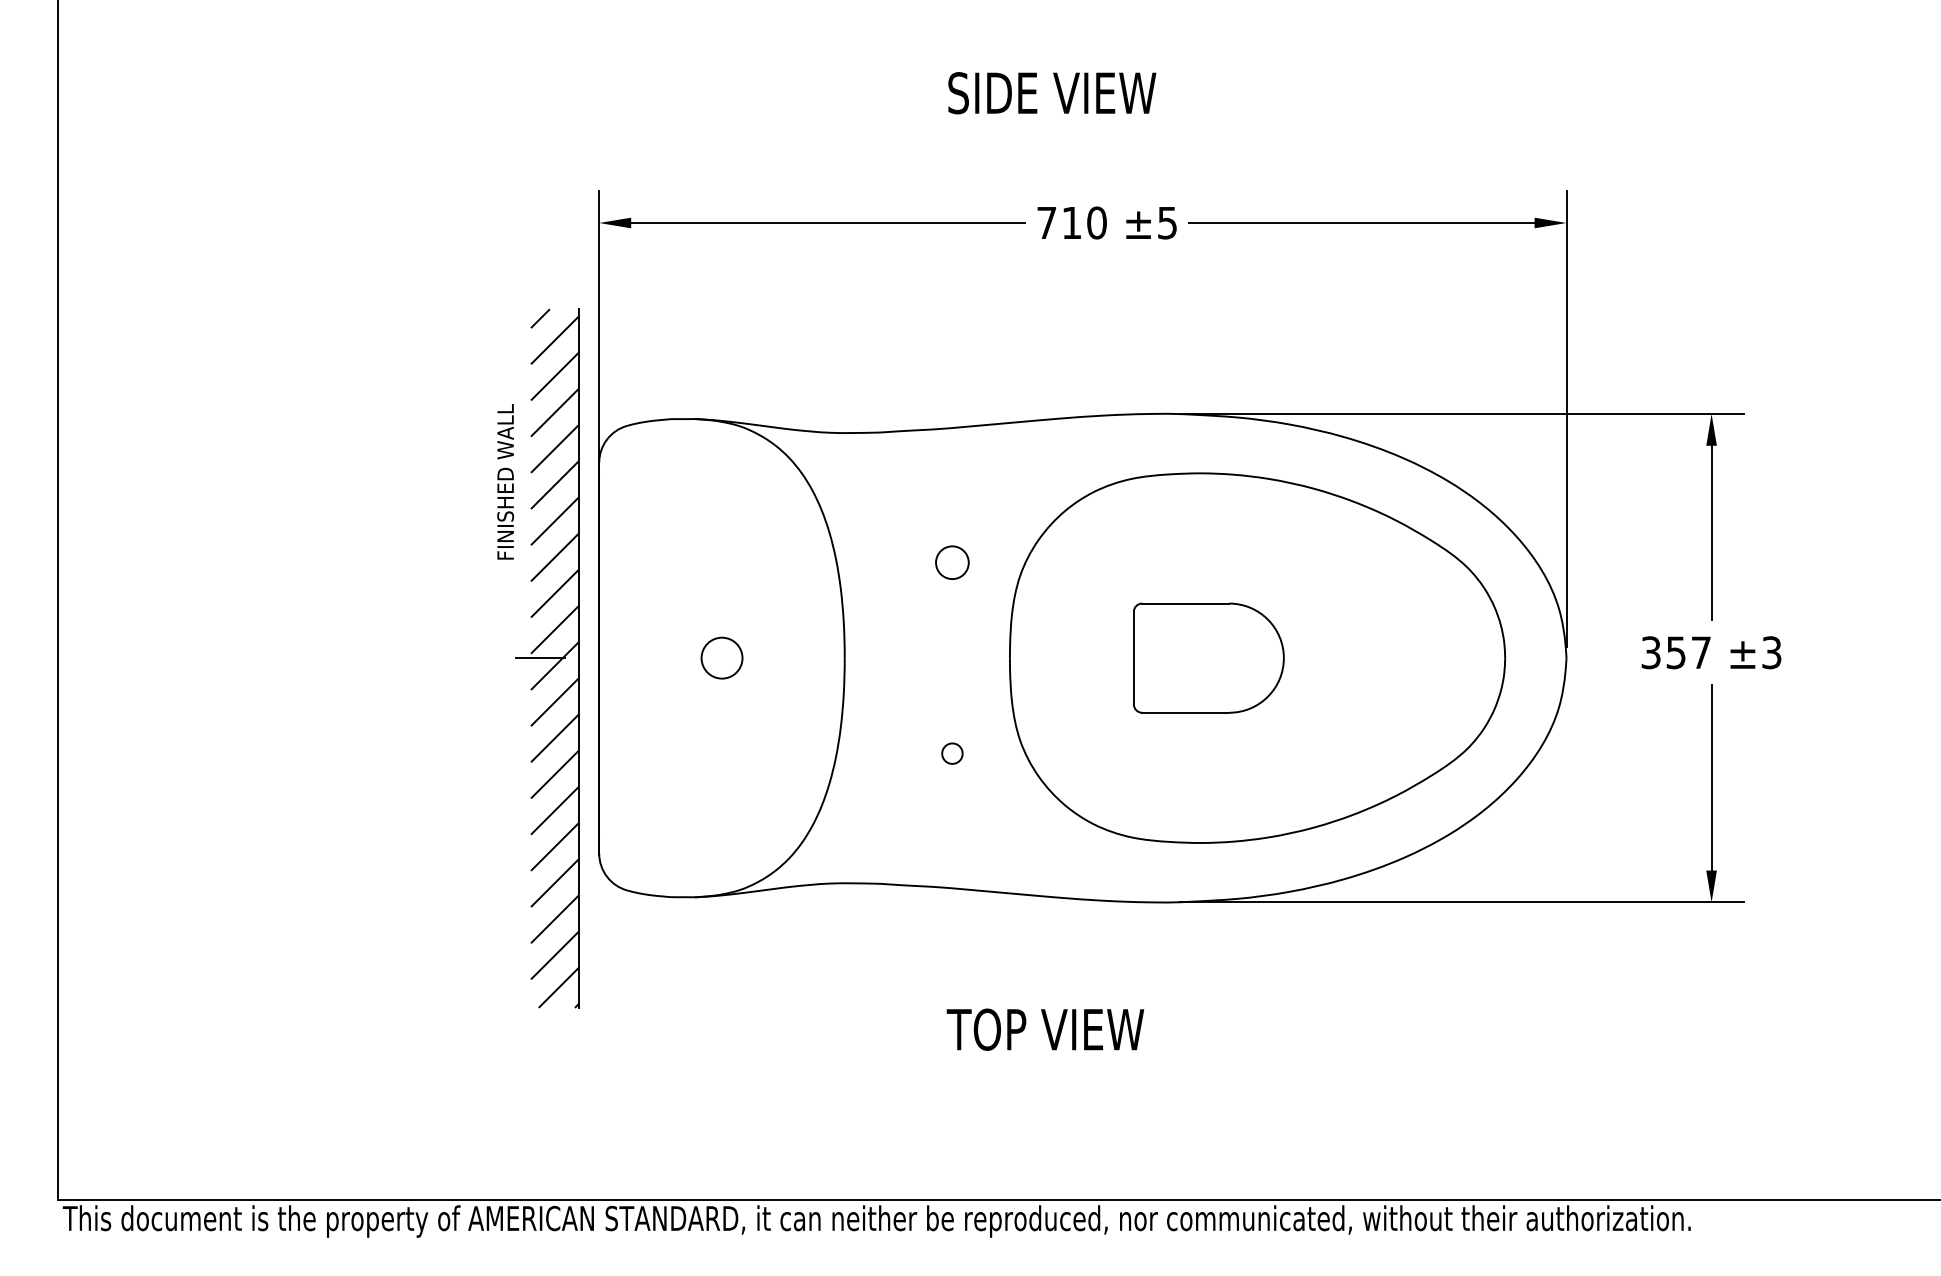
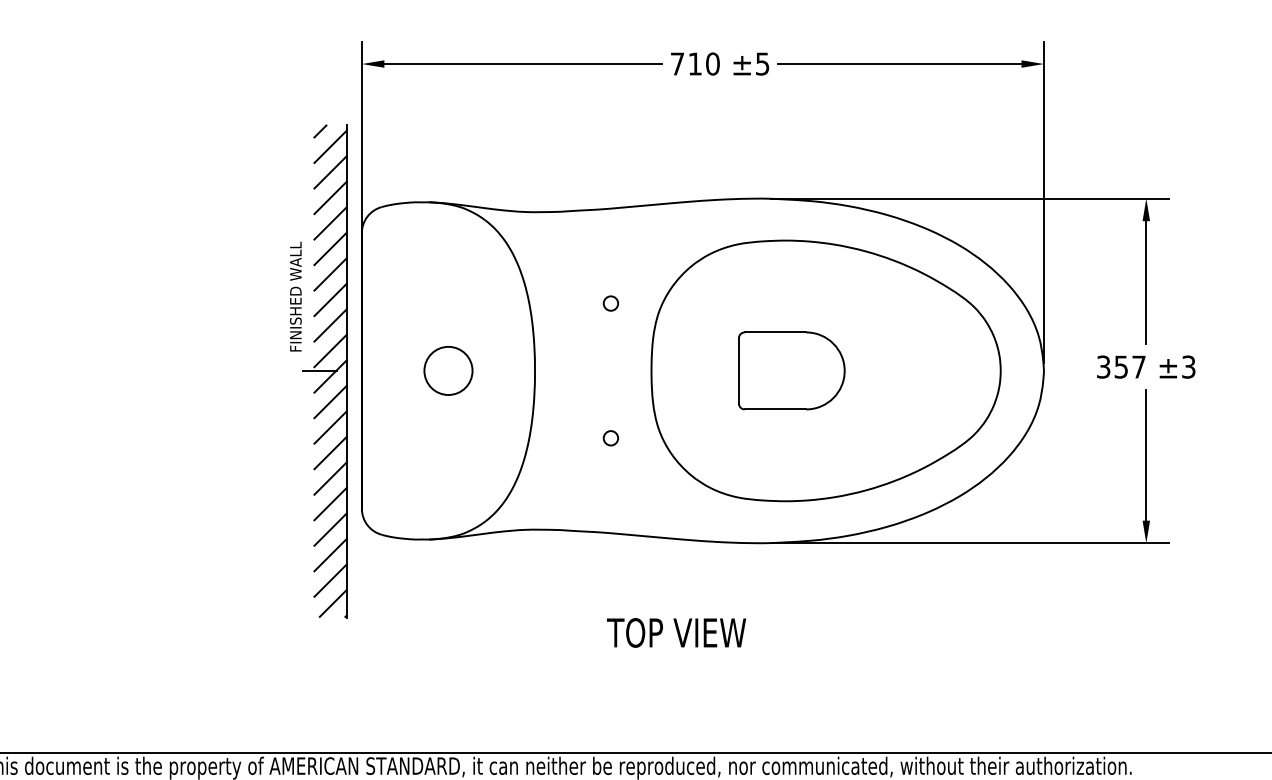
text: (505, 481) -> (295, 296), moved
circle: (952, 562) -> (611, 303), size x0.62
circle: (721, 658) -> (448, 371), size x1.67

